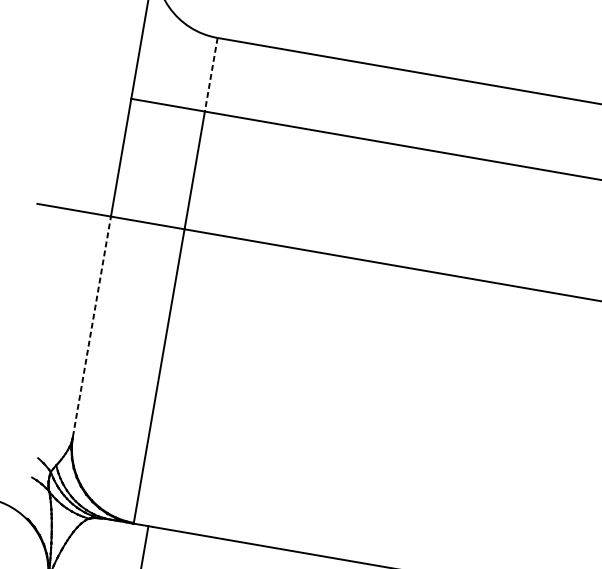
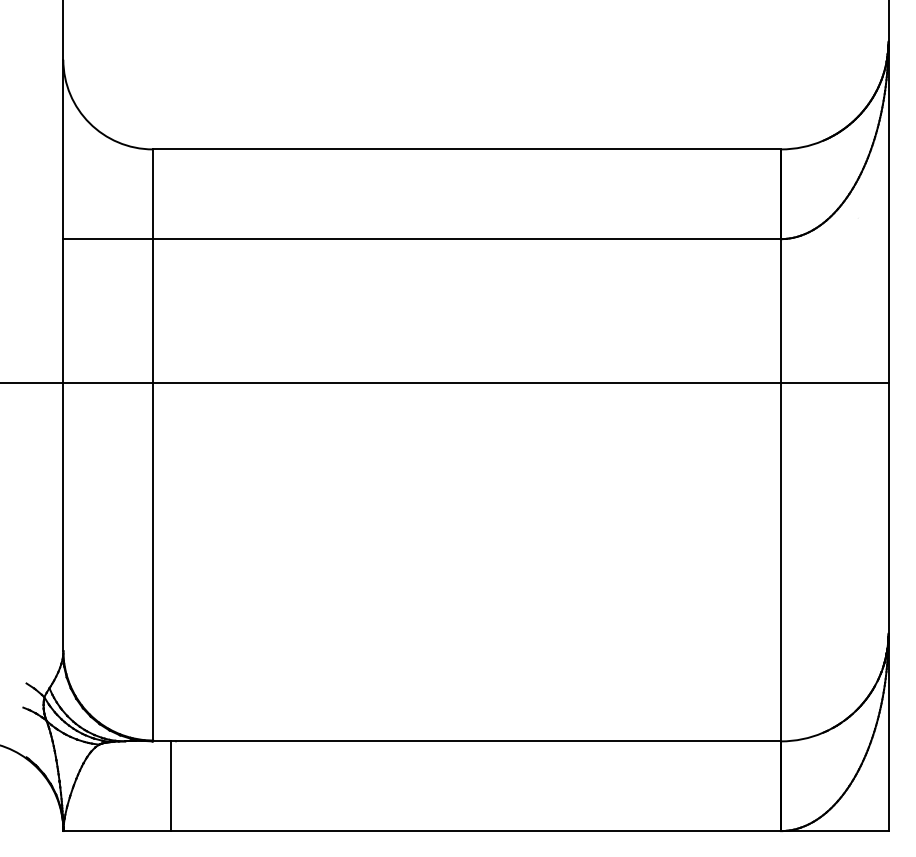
line: (211, 75) -> (153, 194), dashed -> solid
line: (92, 326) -> (63, 516), dashed -> solid

